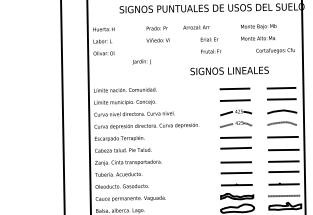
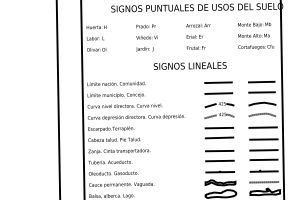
text: (196, 27) -> (198, 25), moved
text: (258, 32) -> (254, 30), moved
text: (141, 61) -> (144, 48), moved
text: (229, 70) -> (190, 65), moved

